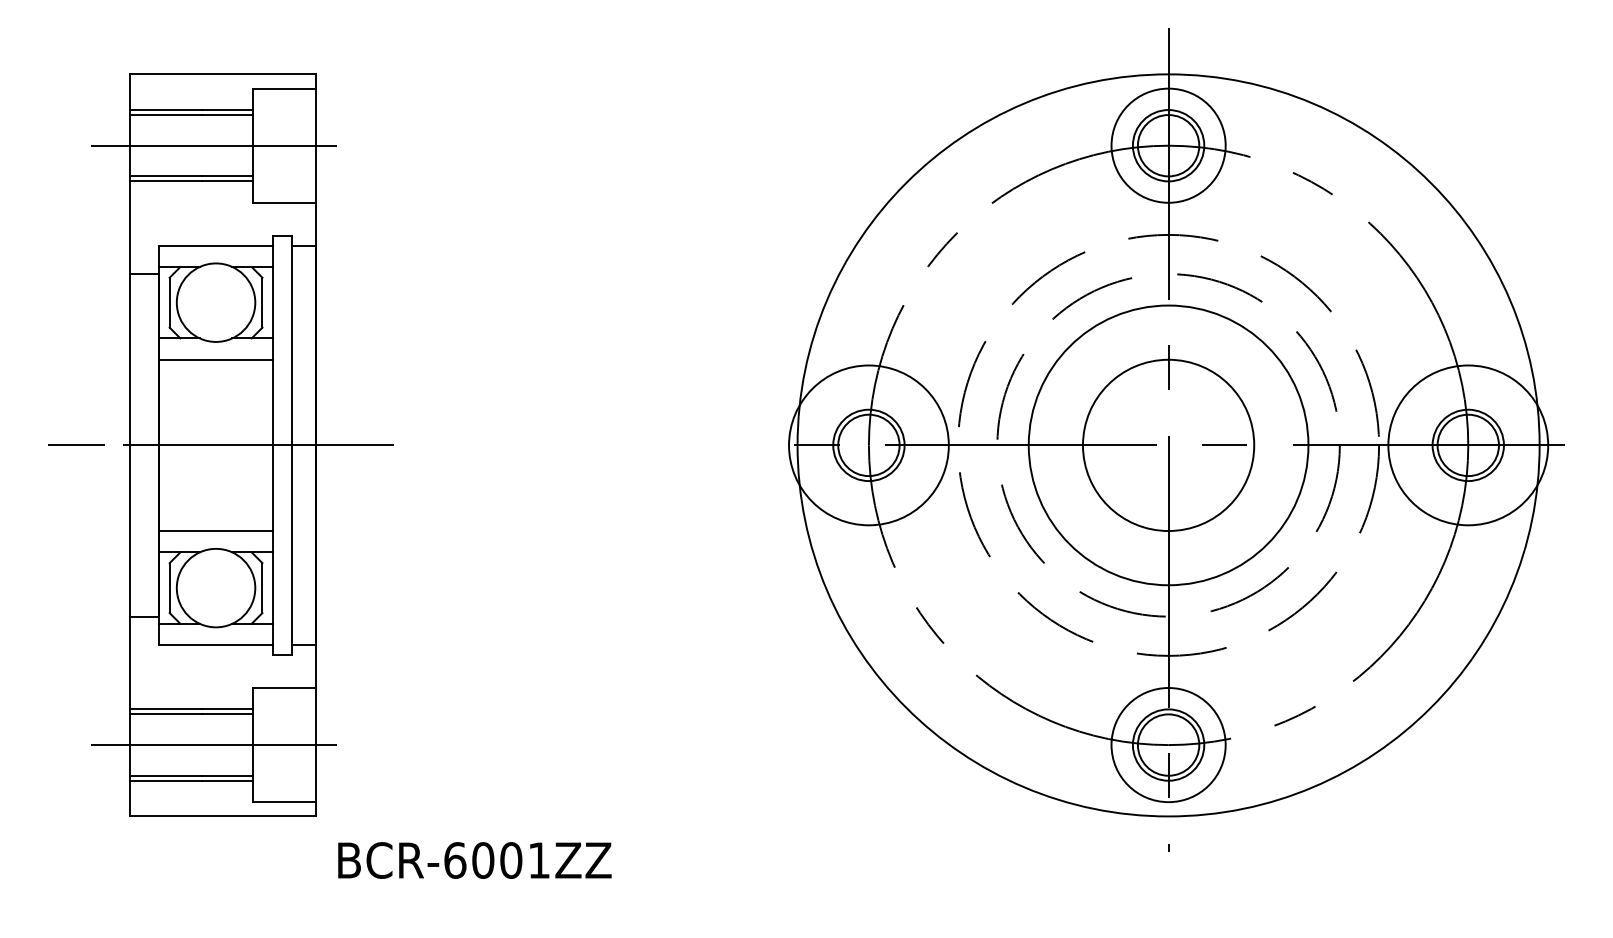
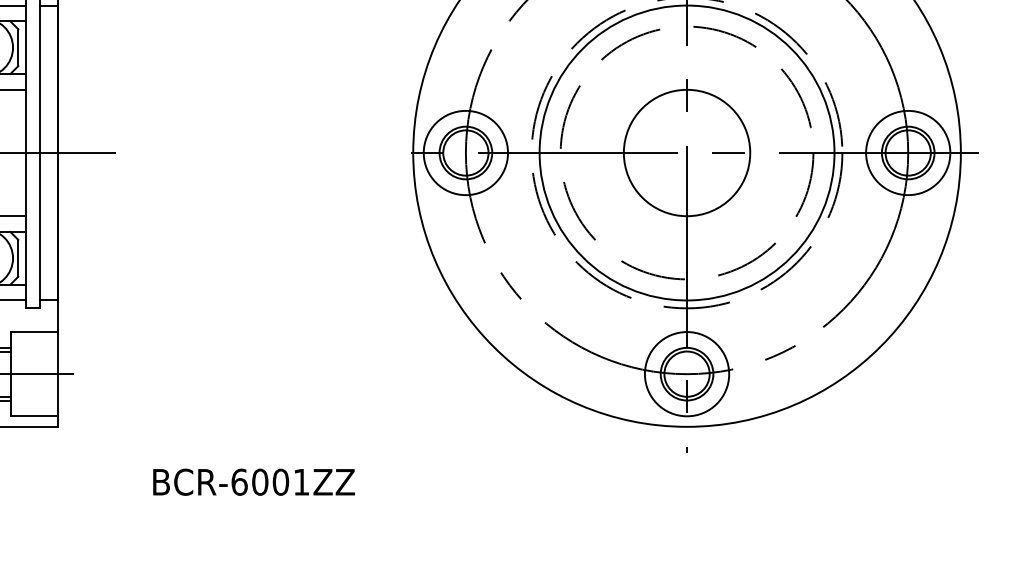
circle: (868, 445) -> (465, 153), size x0.71
circle: (1168, 445) -> (686, 153), size x1.43
circle: (1468, 445) -> (908, 153), size x0.71
text: (474, 860) -> (253, 482), moved

